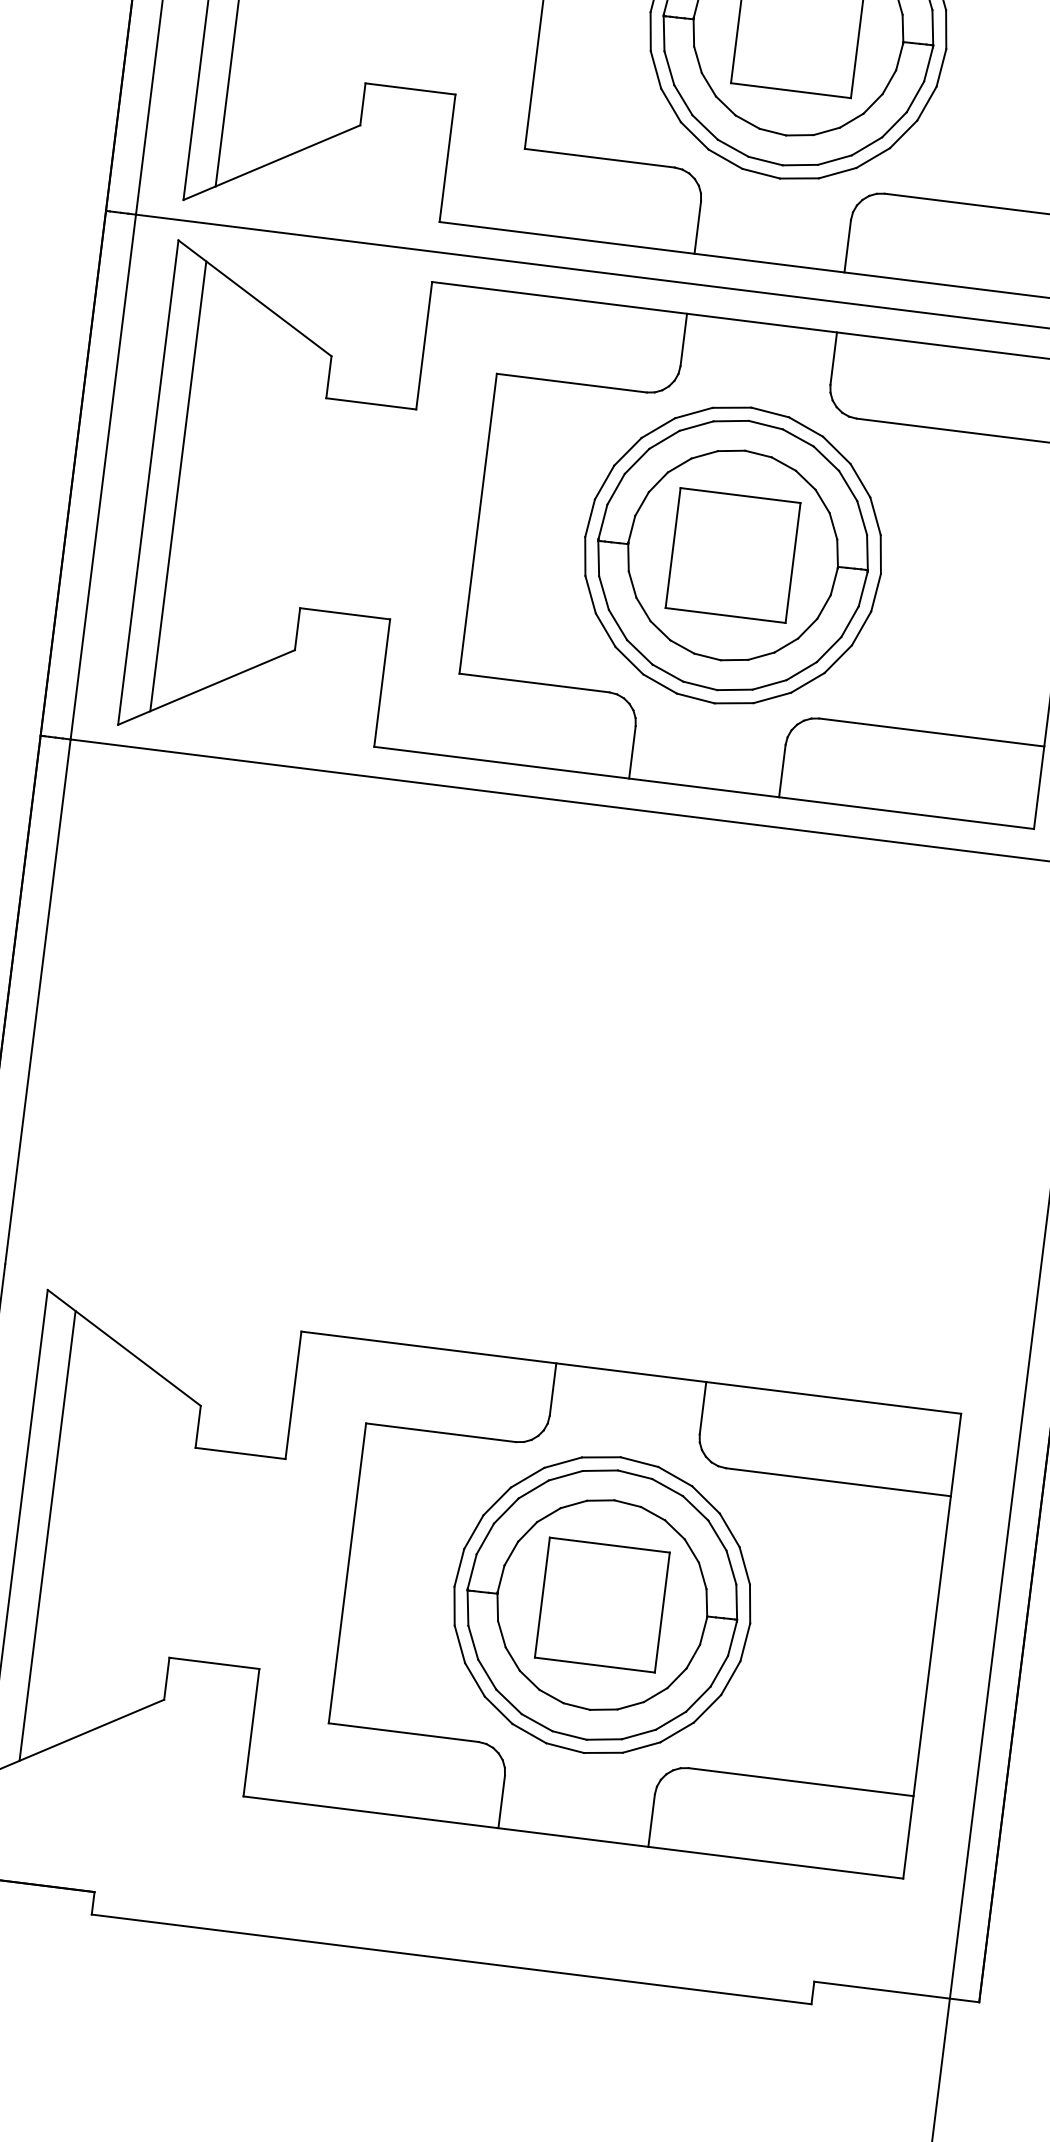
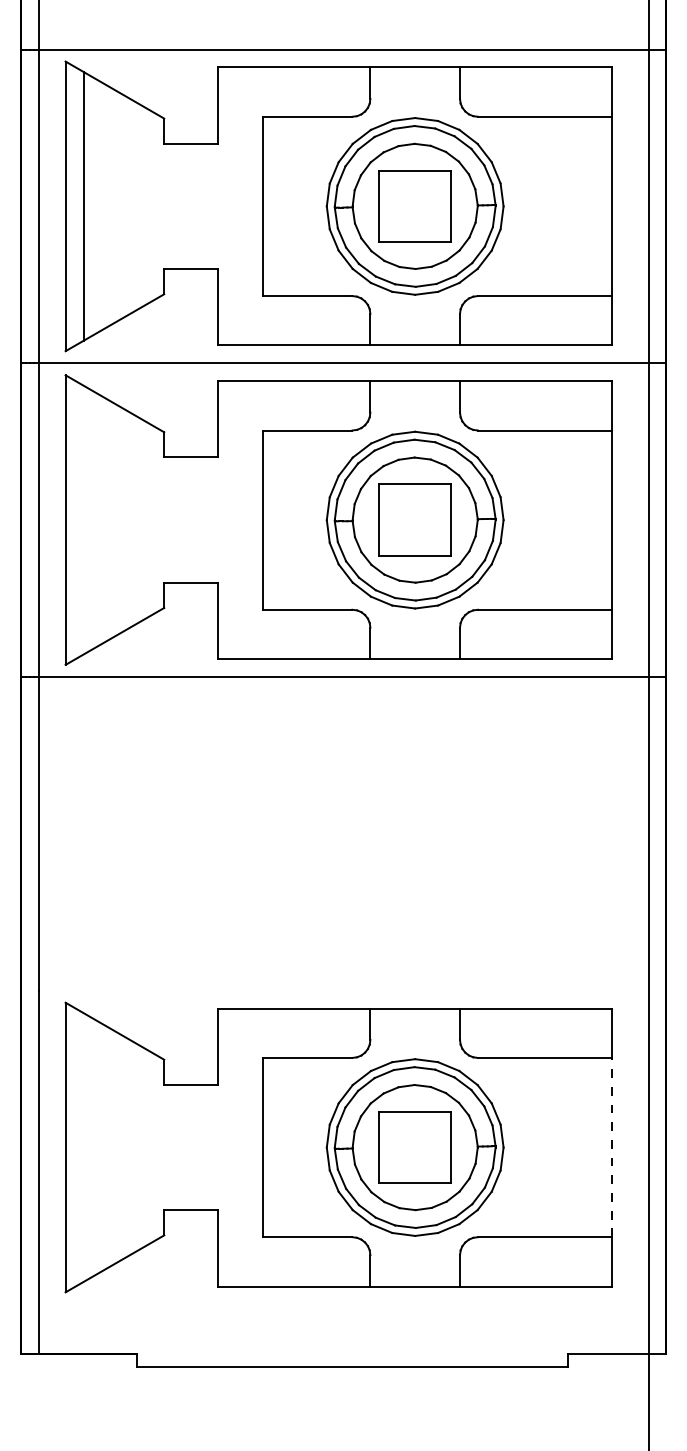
line: (178, 485) -> (83, 519), removed
line: (47, 1535) -> (83, 1147), removed
line: (932, 1646) -> (612, 1147), solid -> dashed

